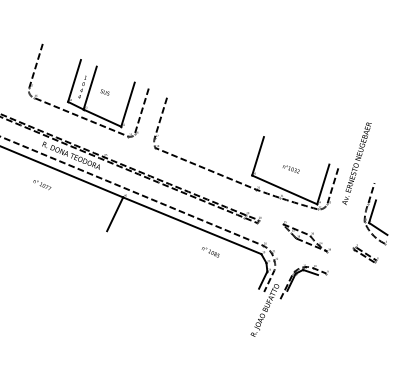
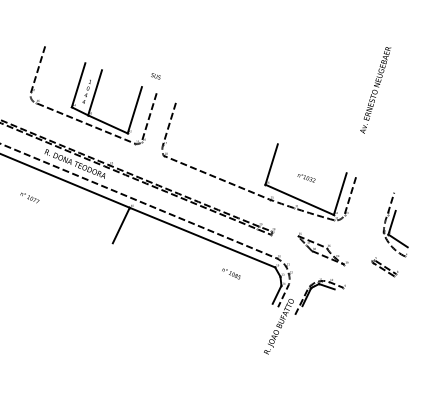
text: (104, 92) -> (155, 76), moved
text: (356, 163) -> (375, 90), moved
text: (42, 185) -> (30, 198), moved
text: (210, 252) -> (231, 274), moved

